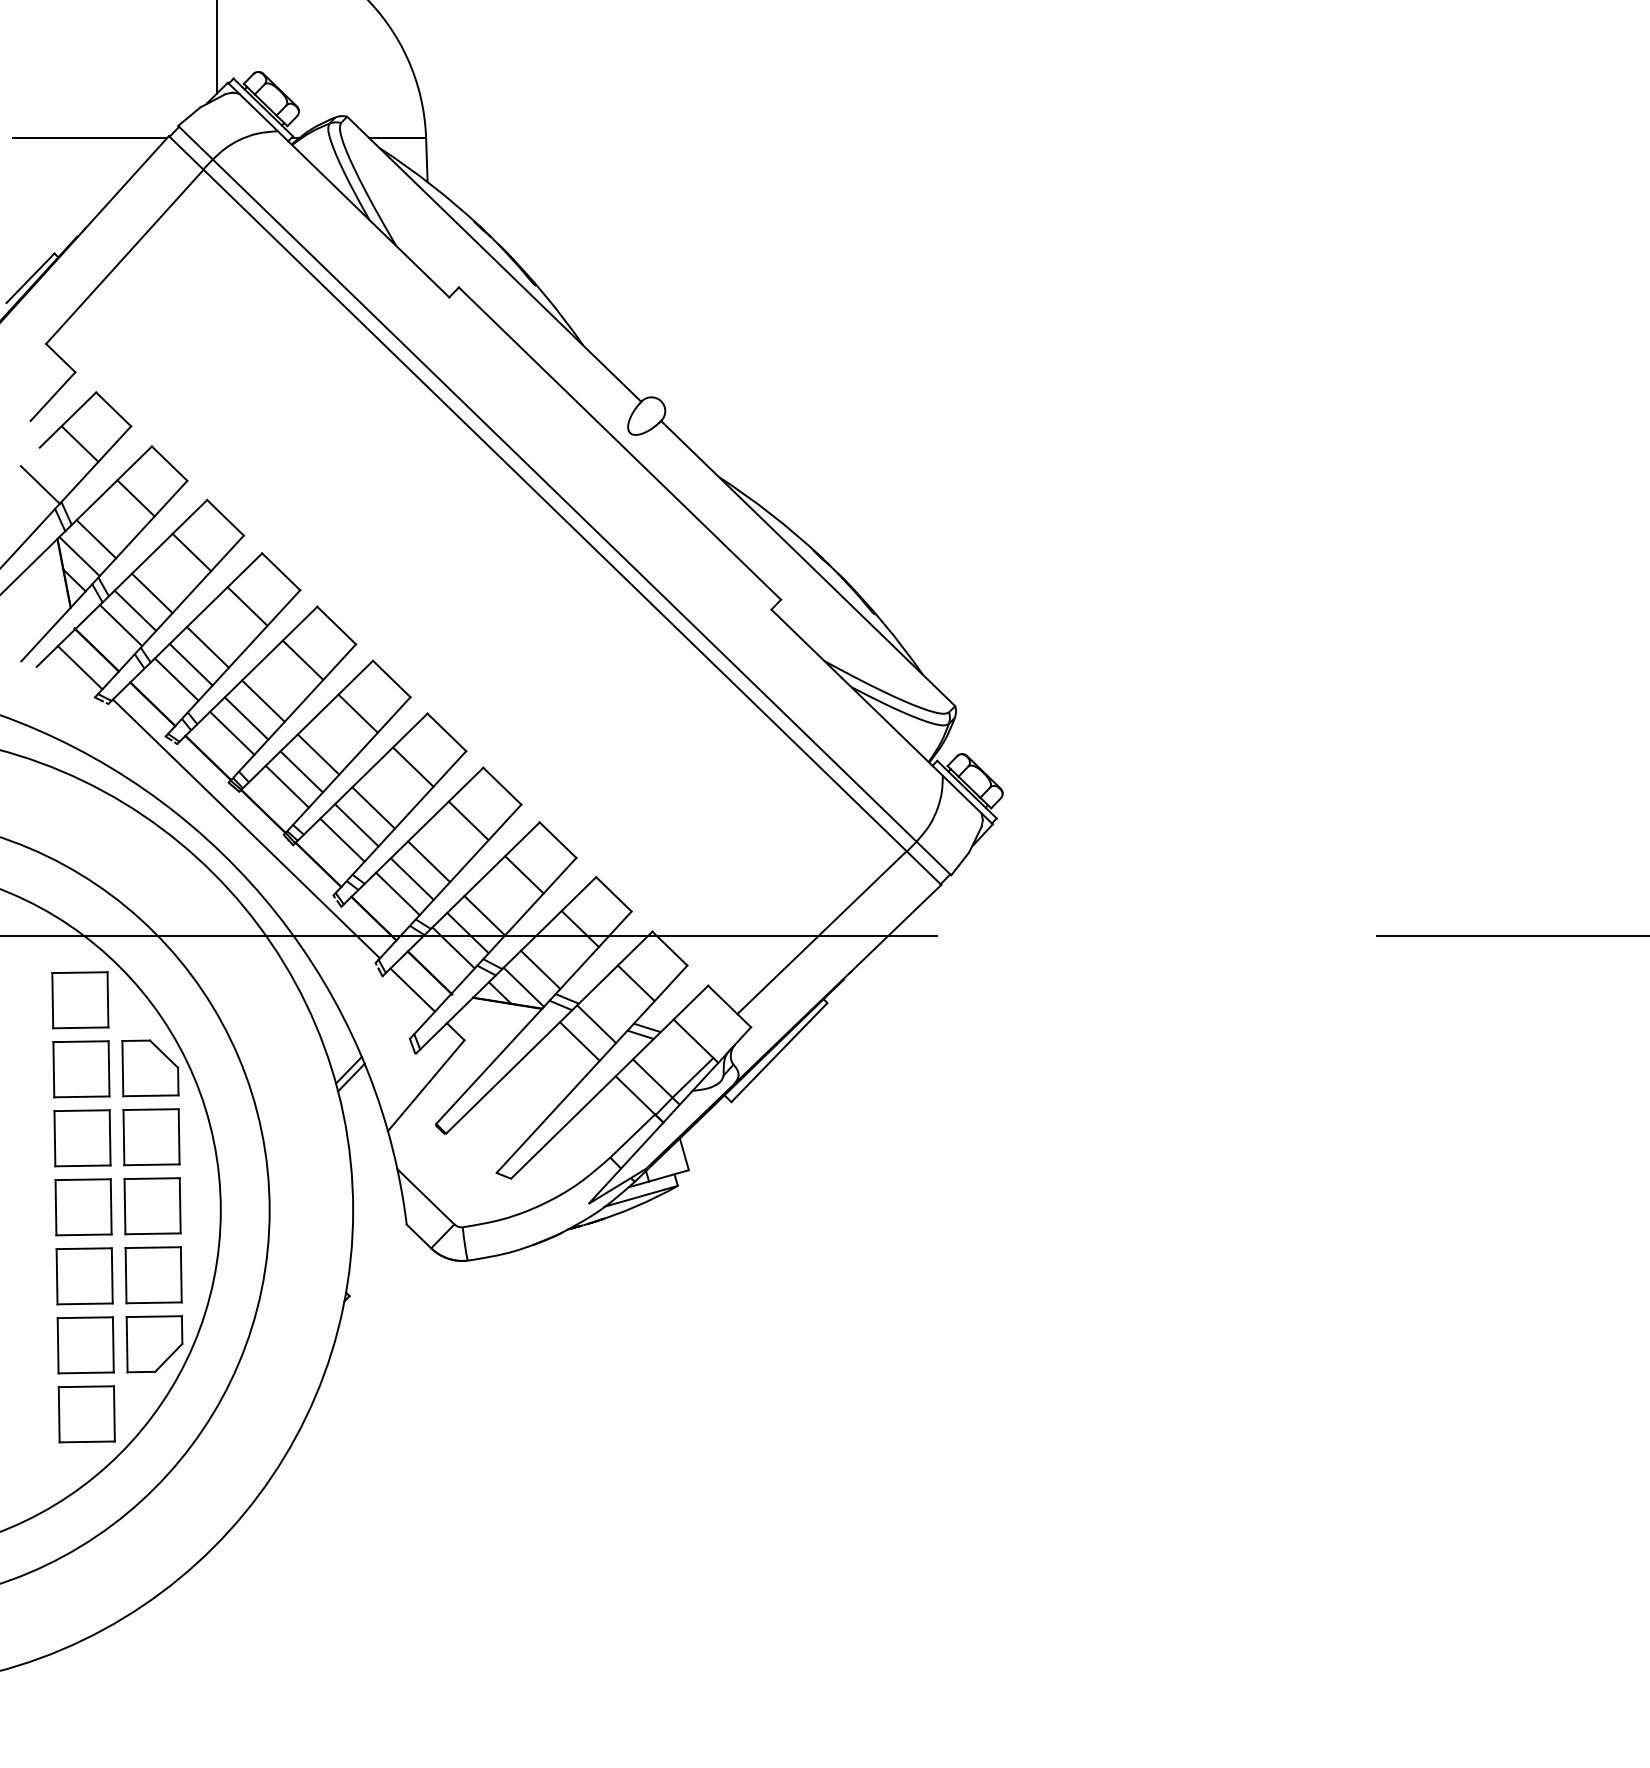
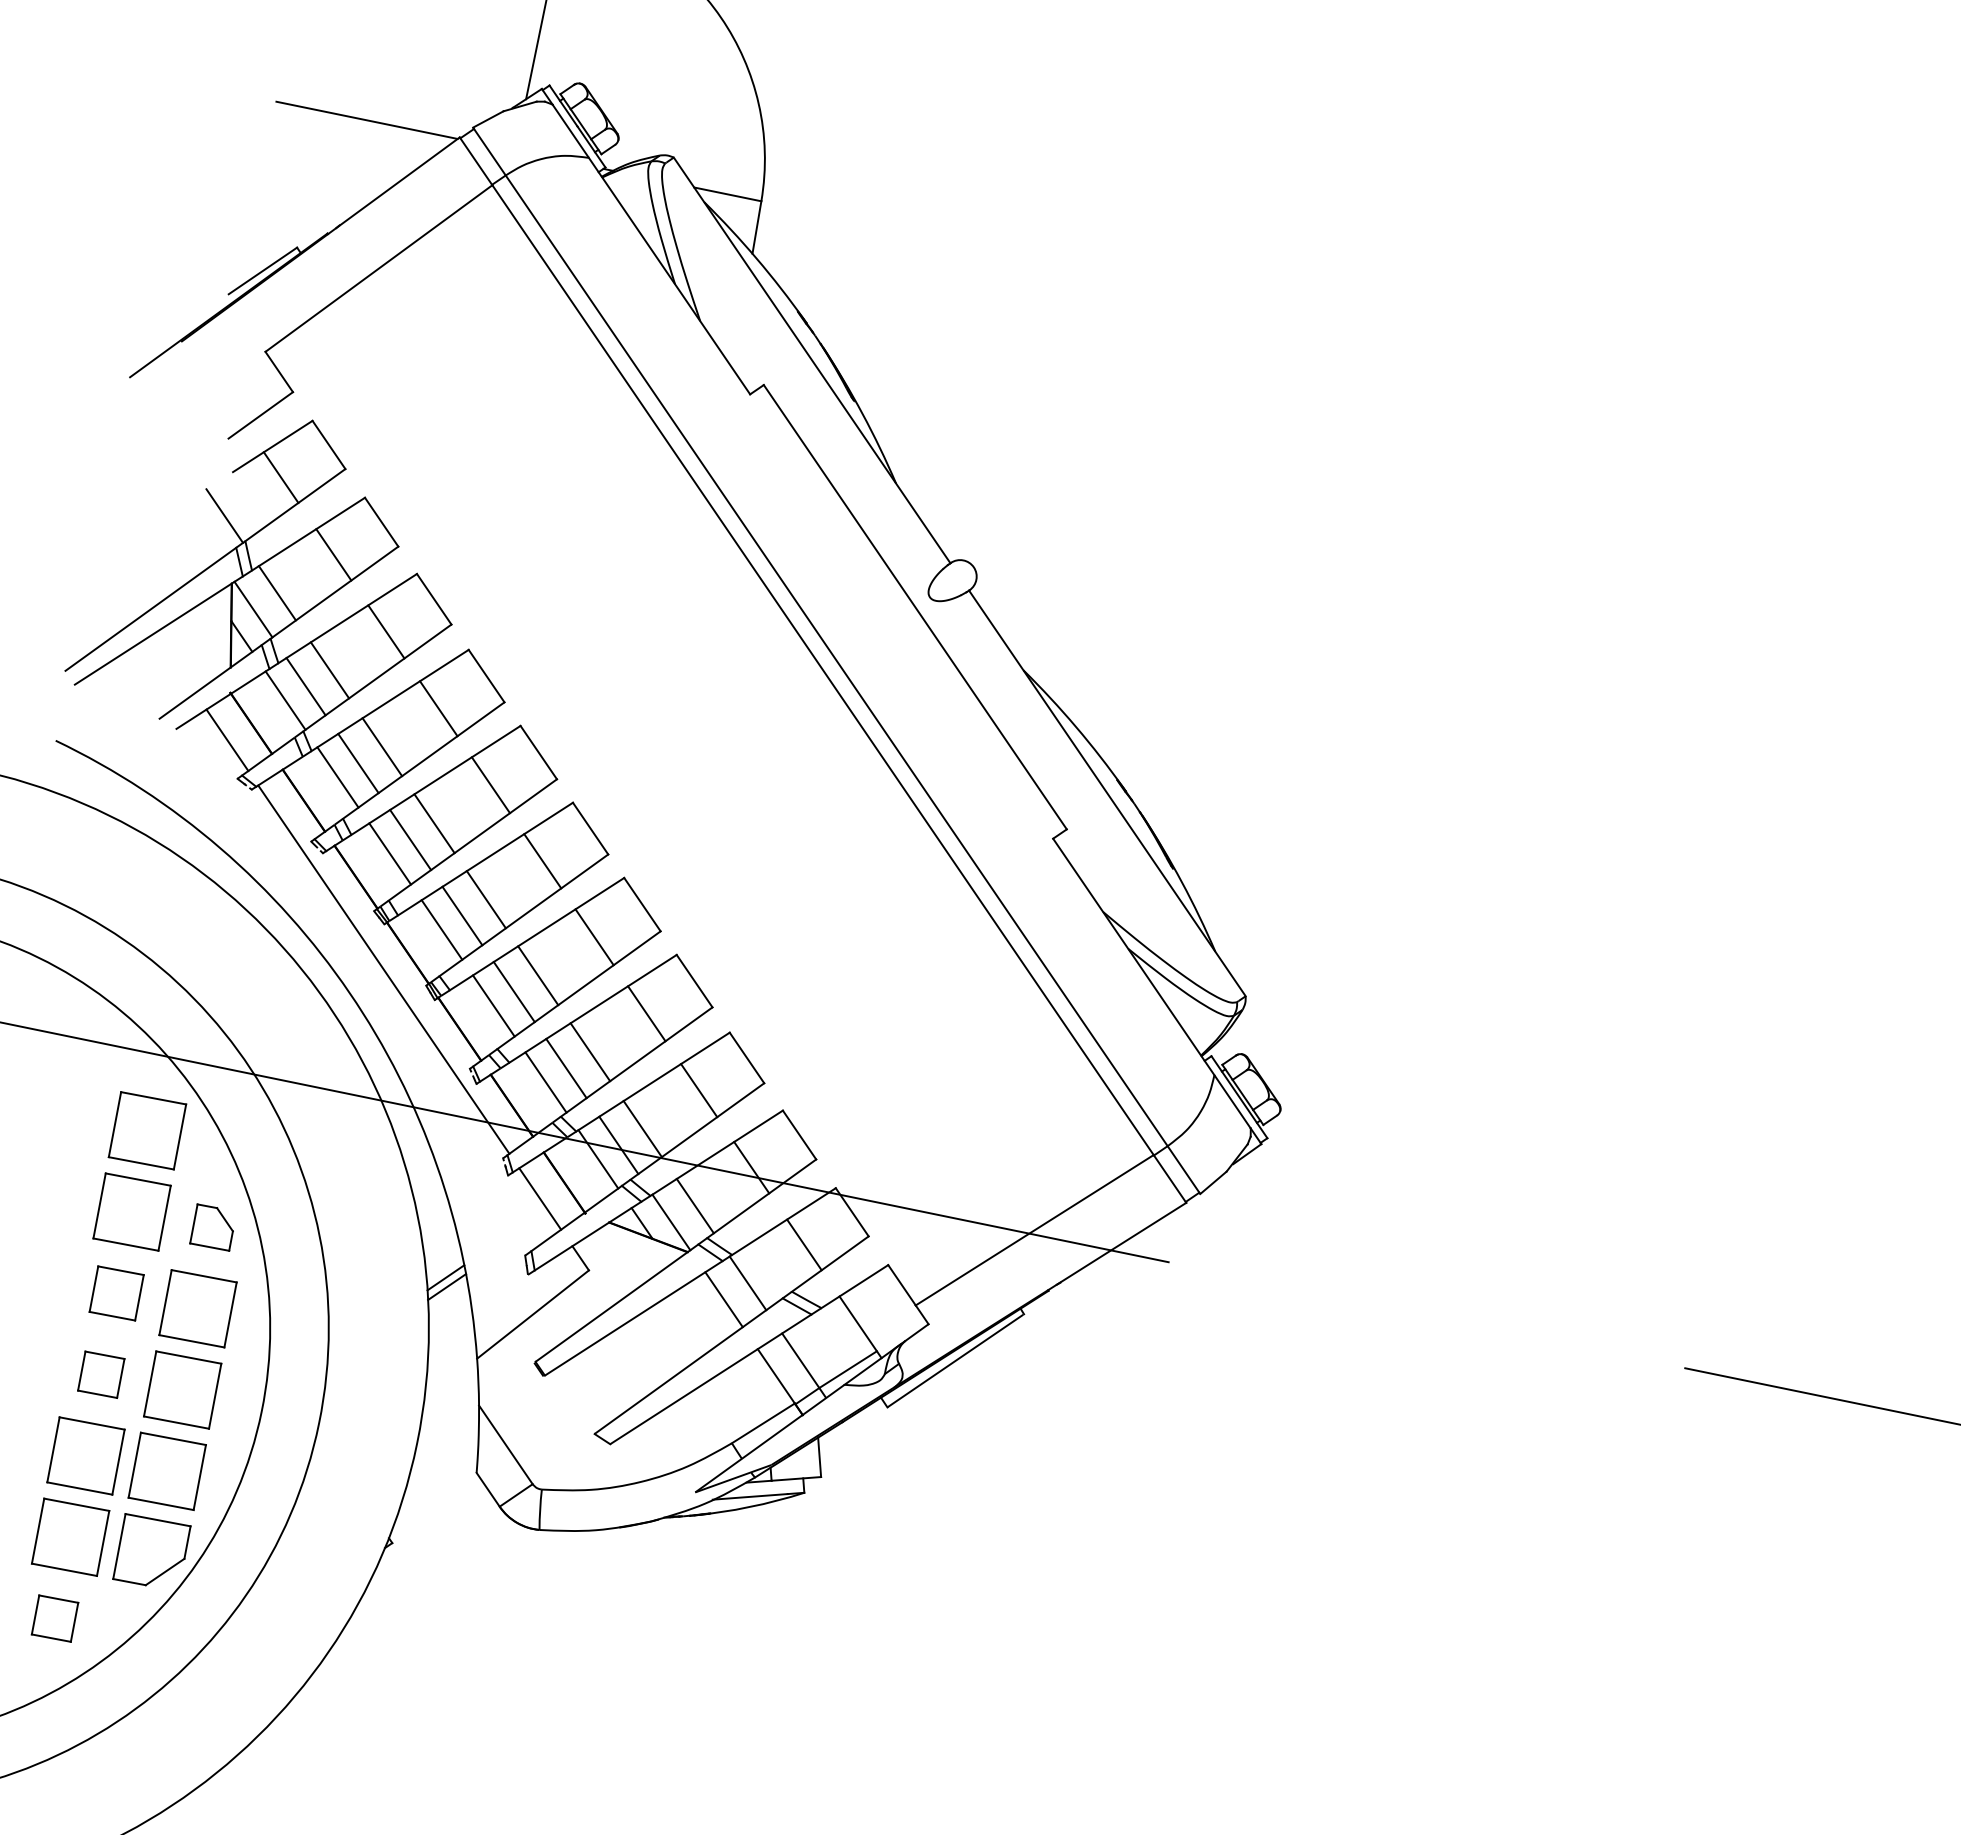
part: (150, 1068) -> (213, 1227), size x0.6
part: (82, 1138) -> (116, 1293), size x0.7
part: (83, 1207) -> (101, 1374), size x0.6
part: (86, 1414) -> (54, 1618), size x0.6

